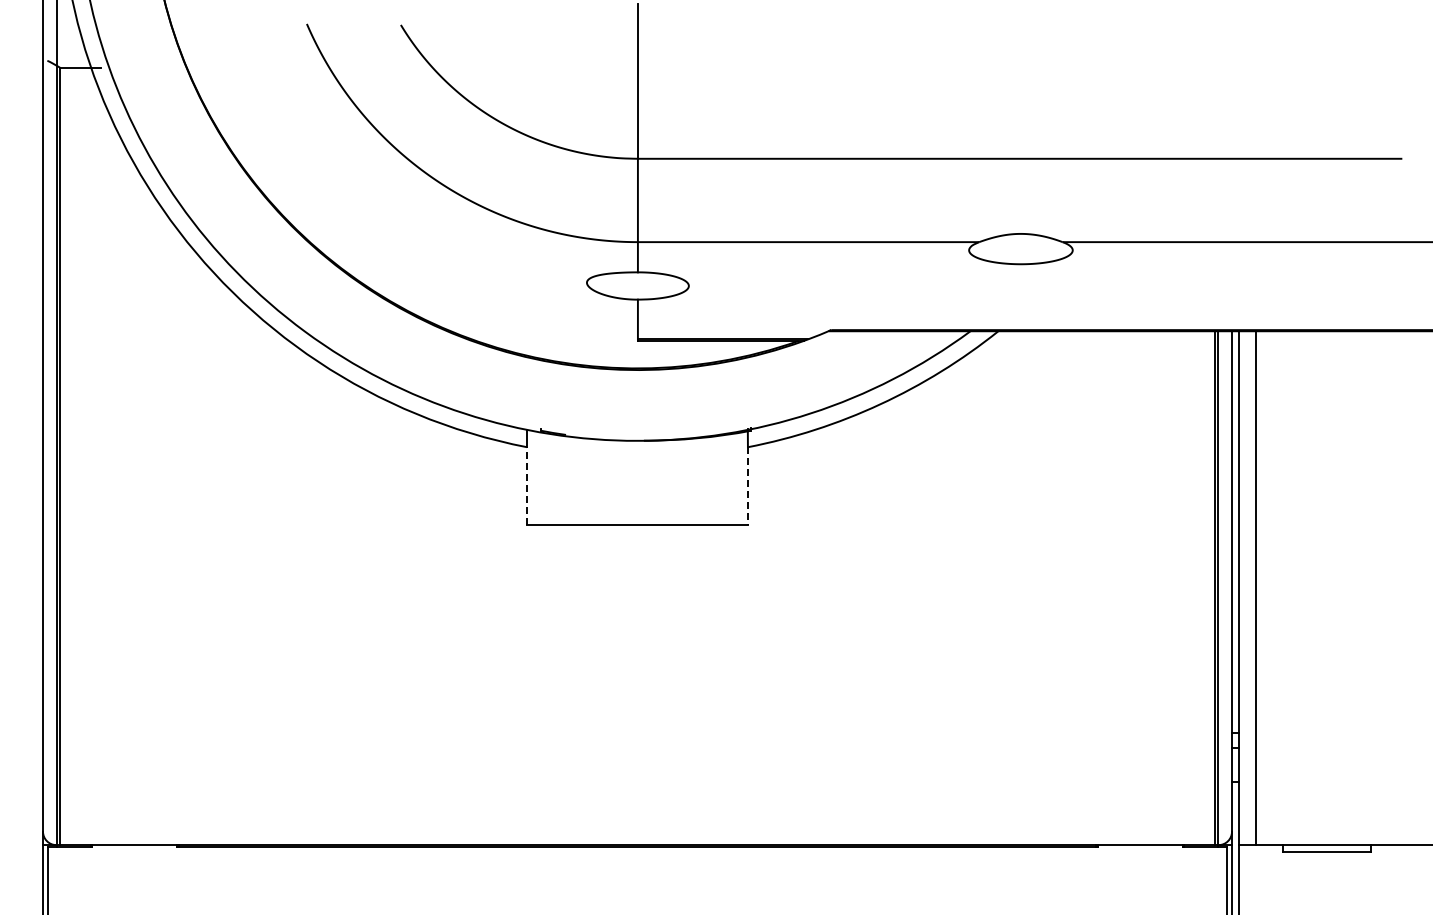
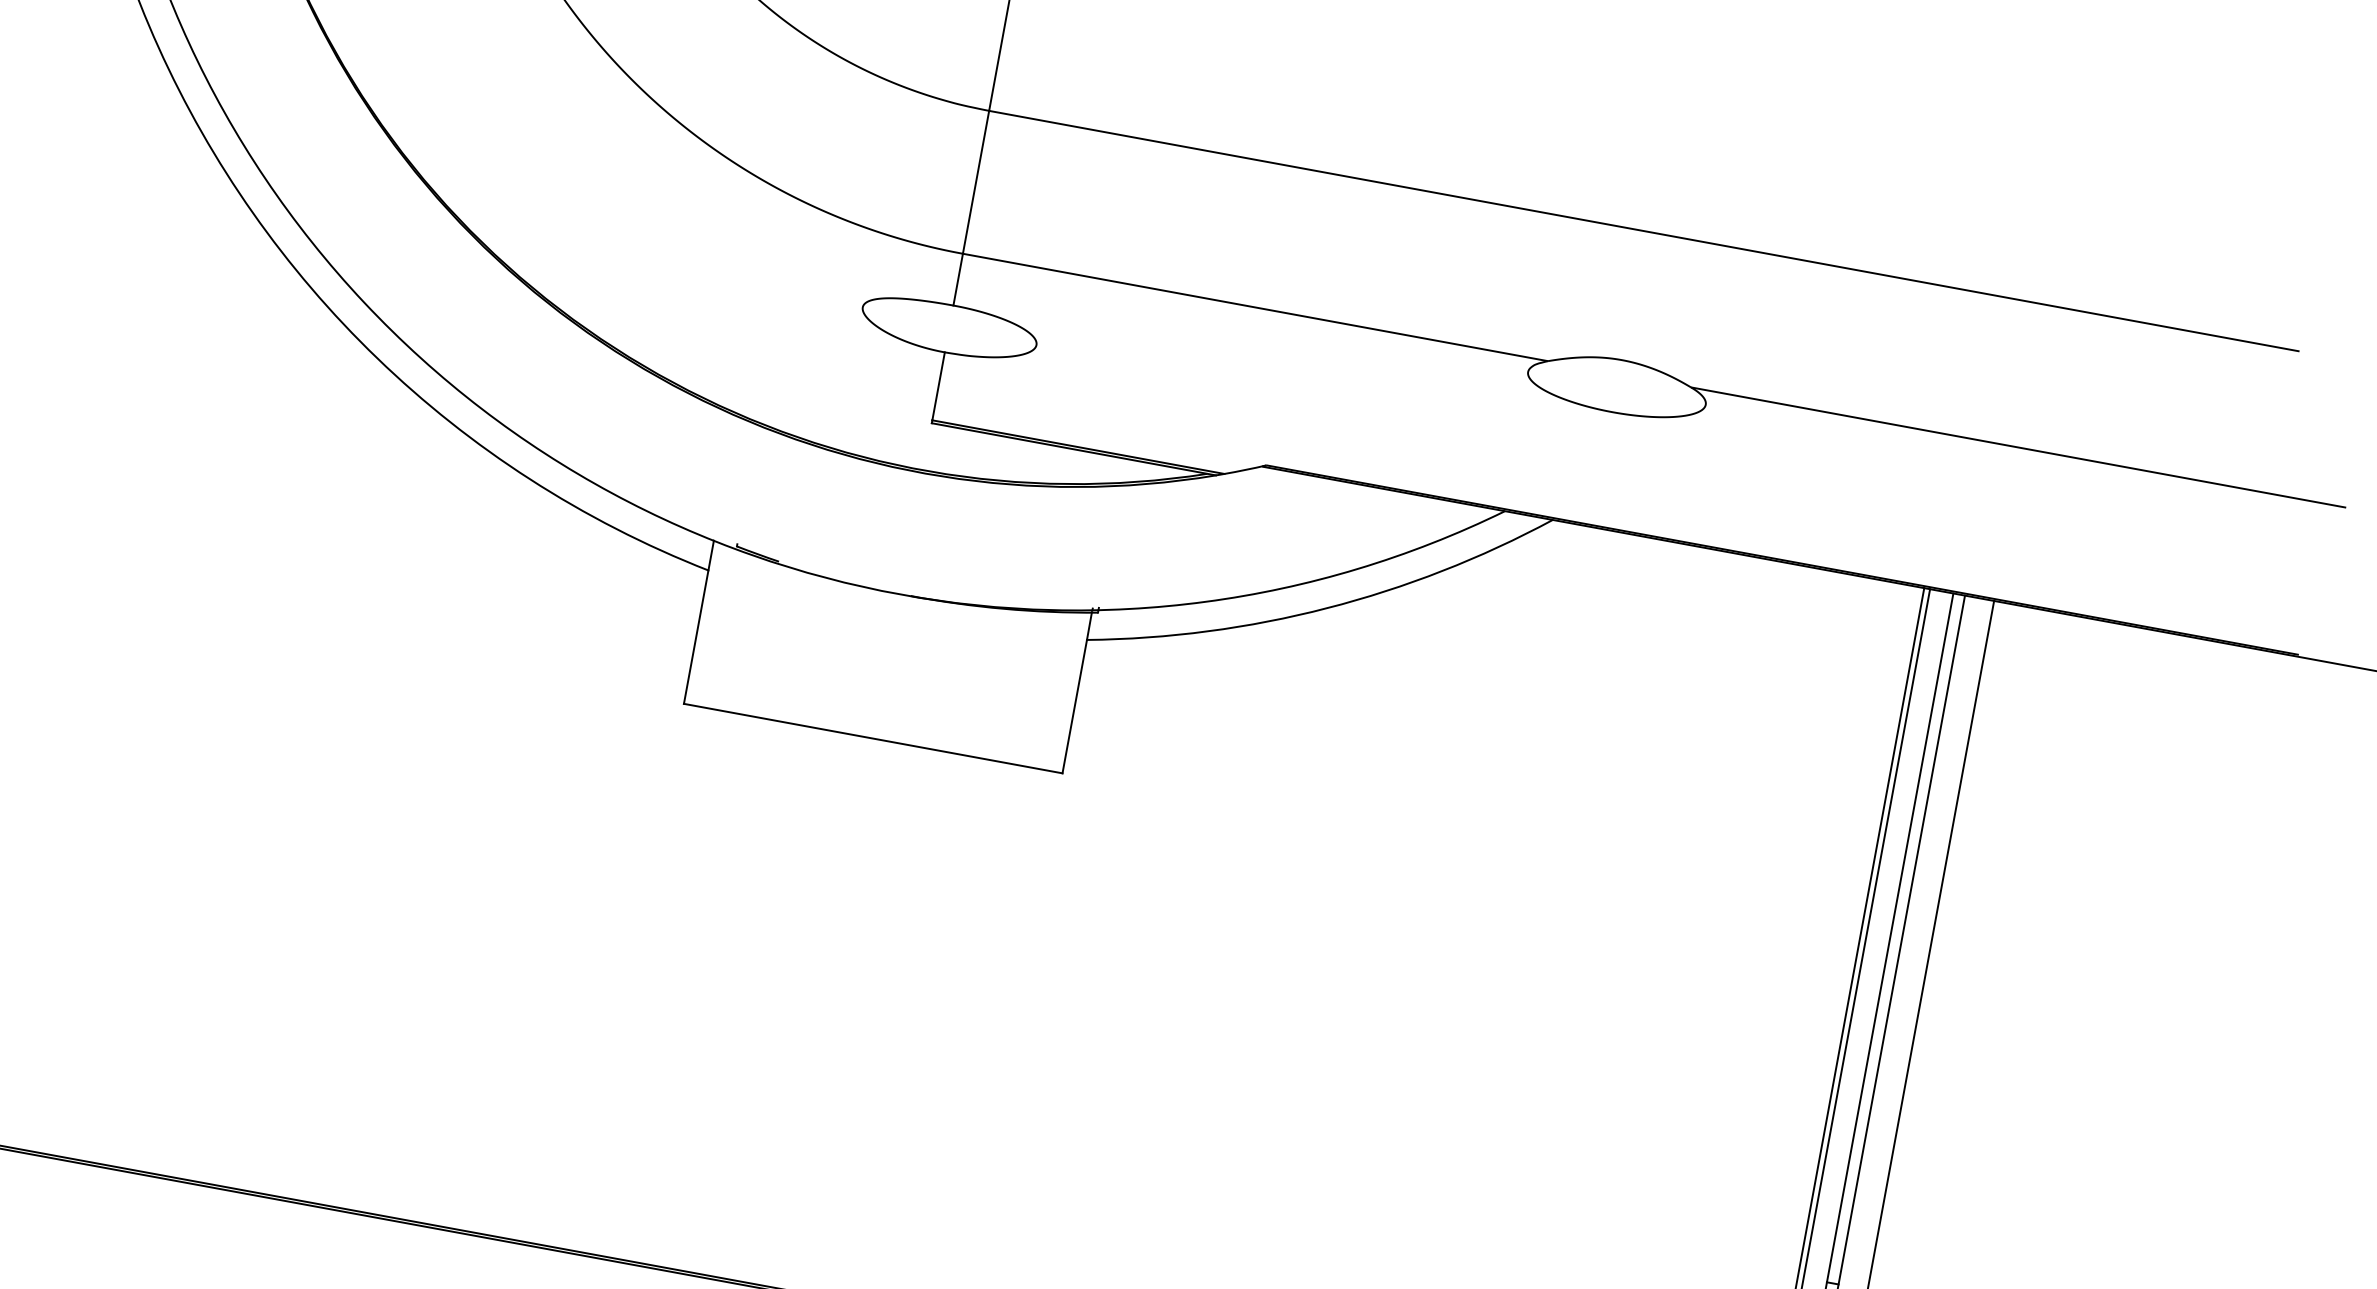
line: (527, 486) -> (696, 637), dashed -> solid
line: (747, 486) -> (1073, 707), dashed -> solid

